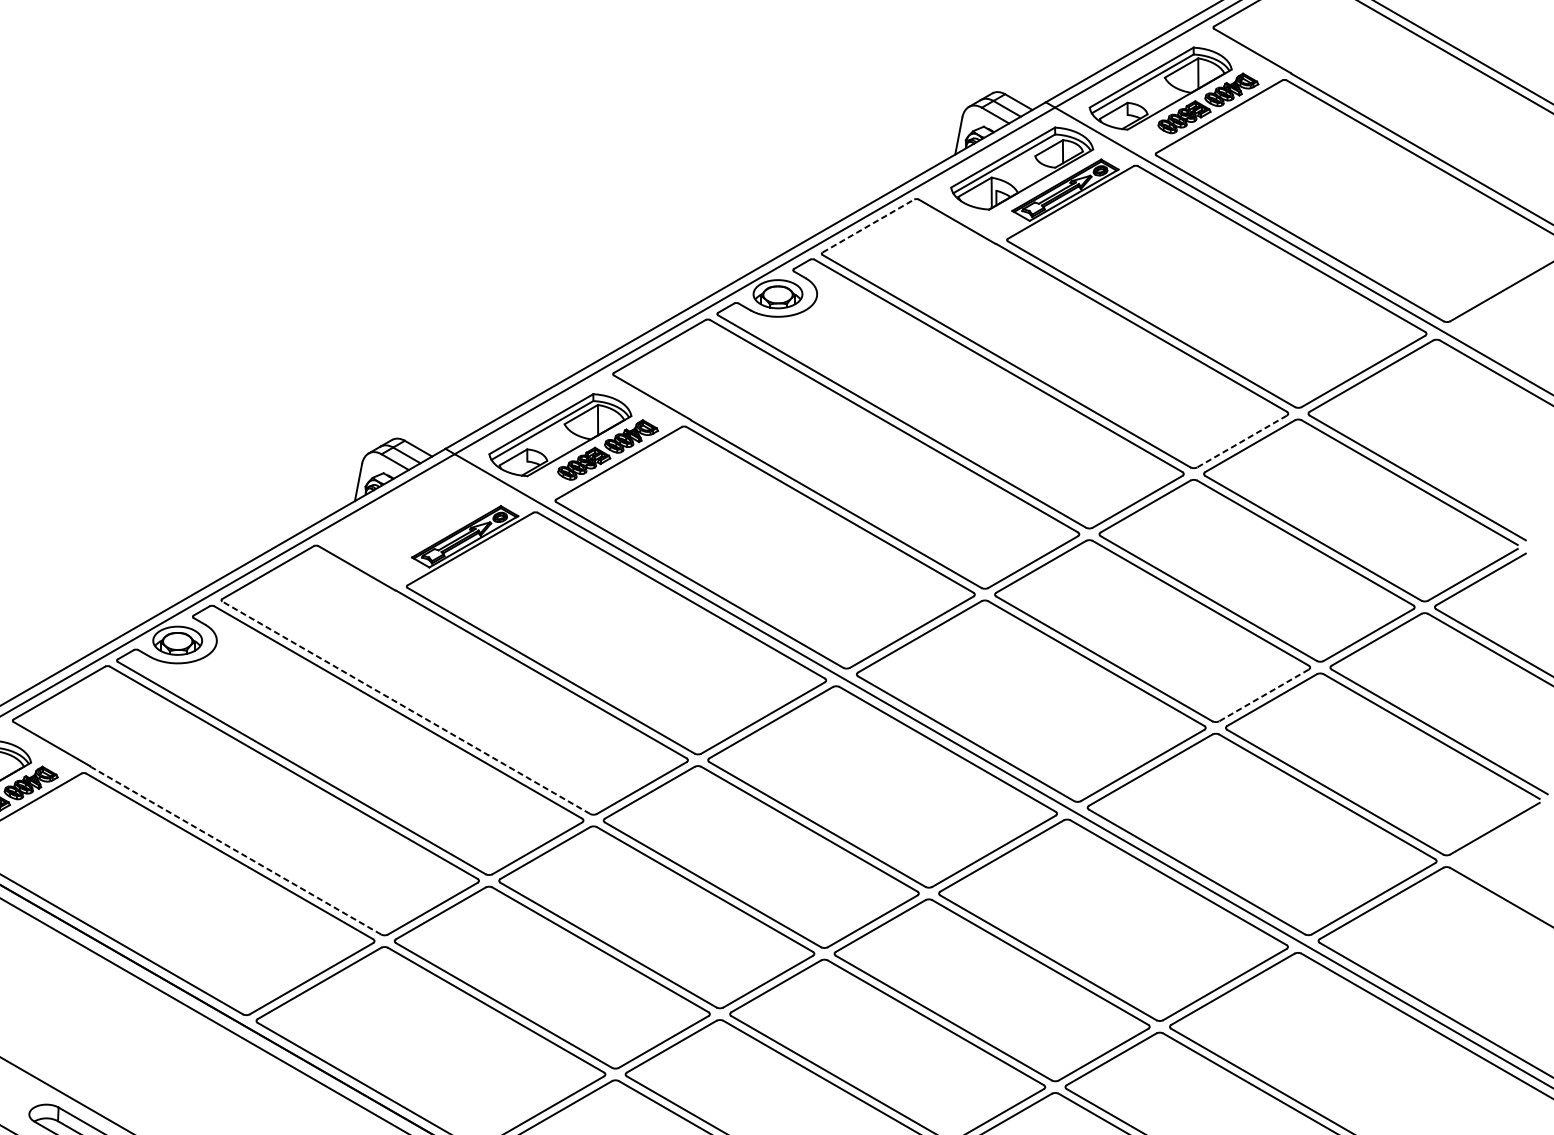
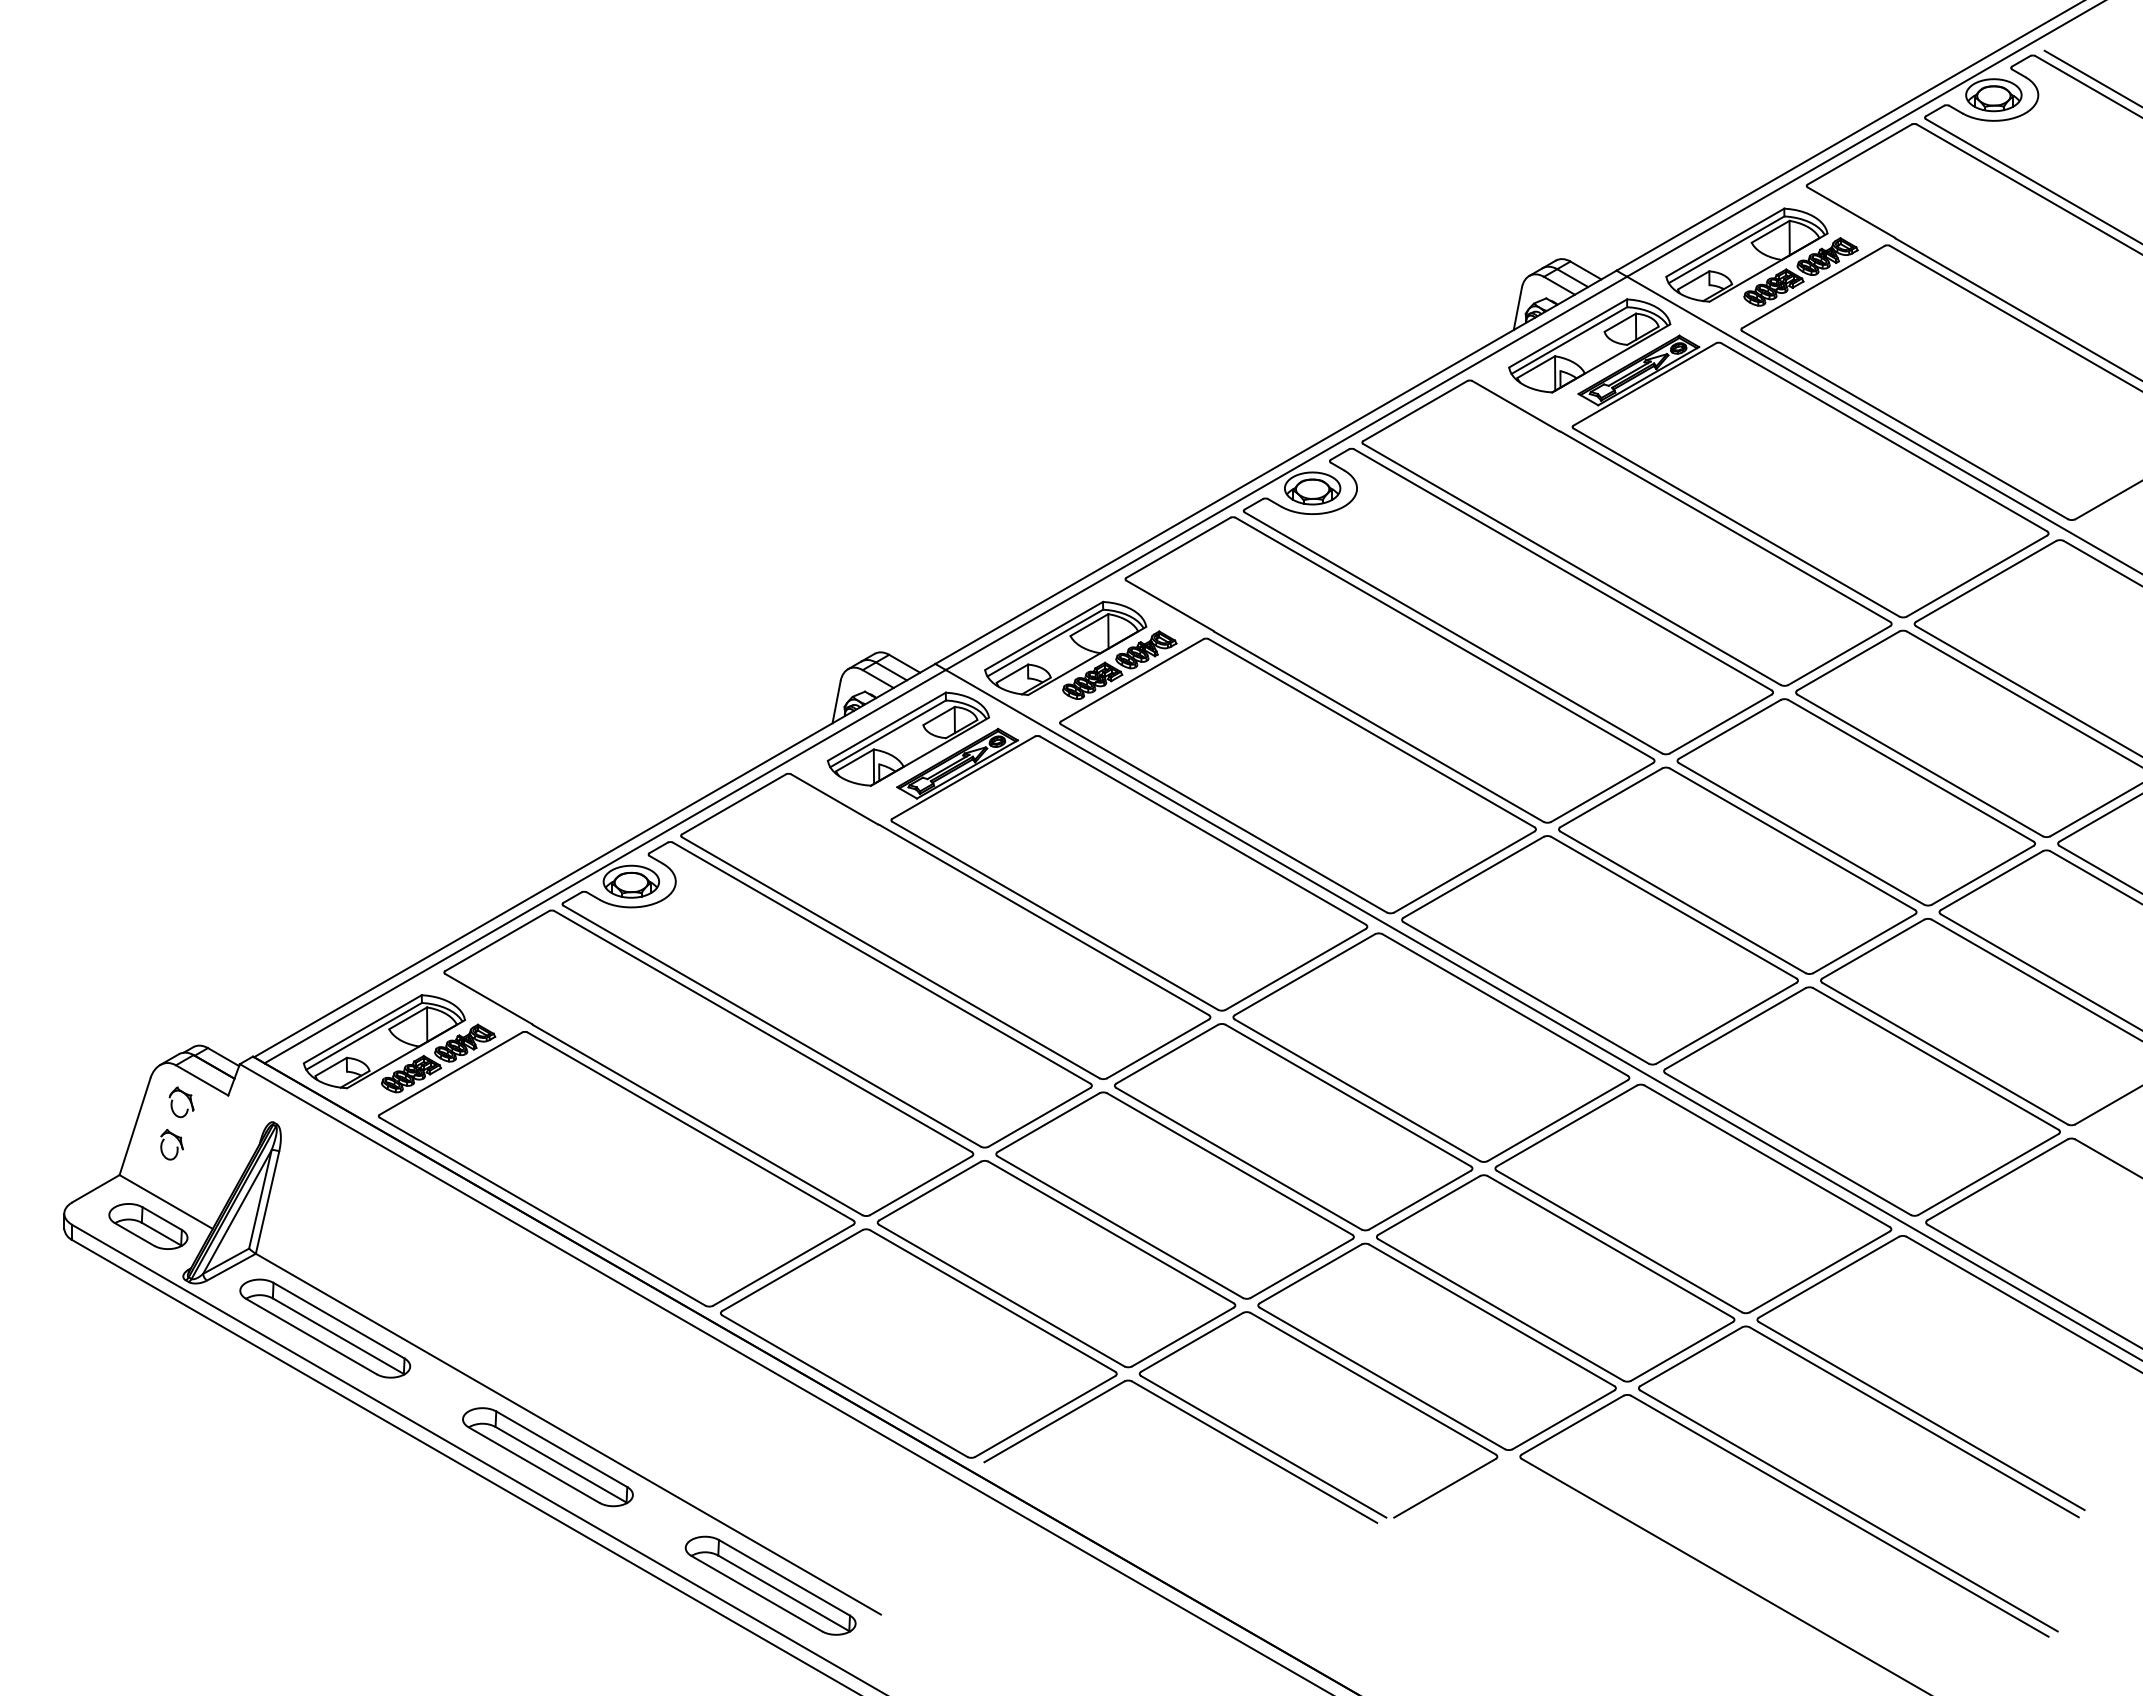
line: (868, 226) -> (1415, 411), dashed -> solid
line: (1242, 441) -> (1839, 655), dashed -> solid
part: (421, 514) -> (908, 738), added
line: (1264, 695) -> (1864, 943), dashed -> solid
line: (406, 707) -> (890, 957), dashed -> solid
line: (235, 851) -> (697, 1120), dashed -> solid

